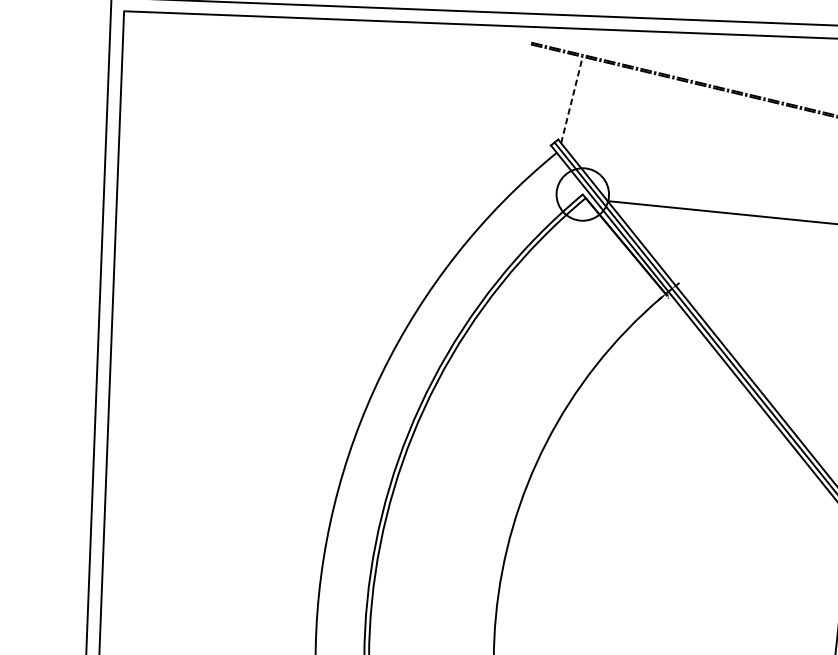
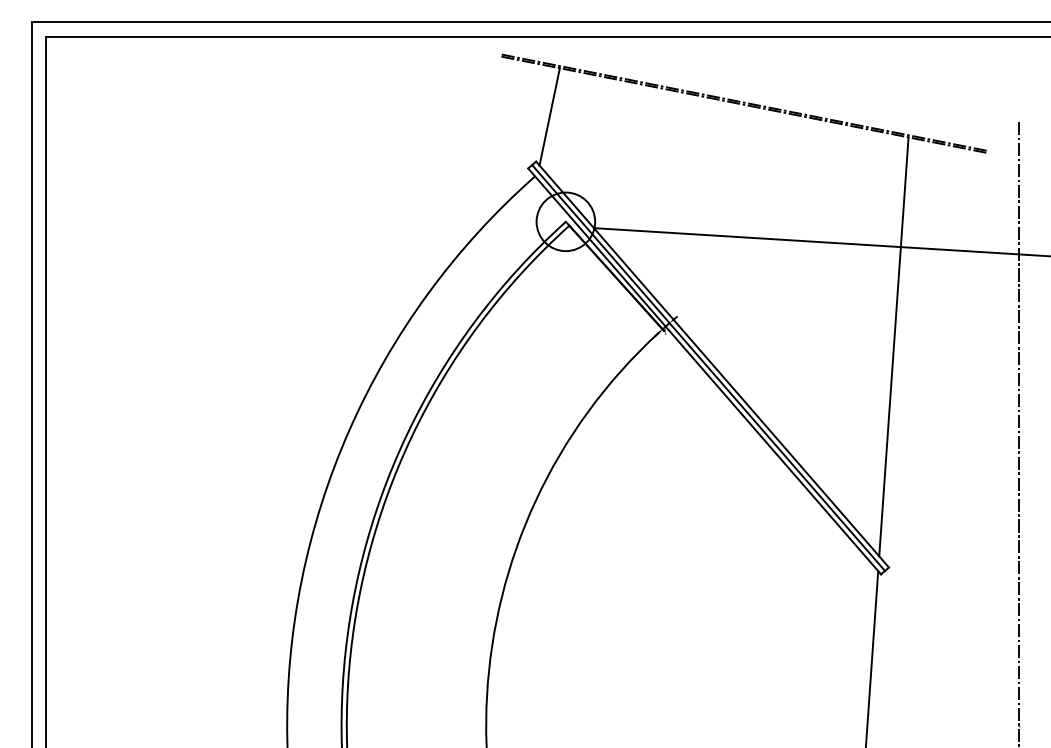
line: (571, 99) -> (549, 116), dashed -> solid

